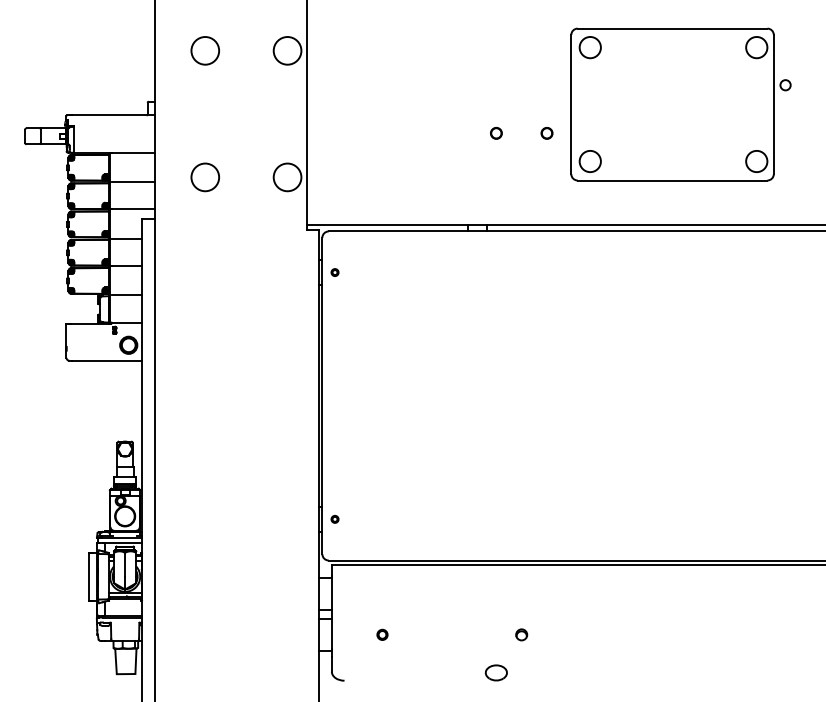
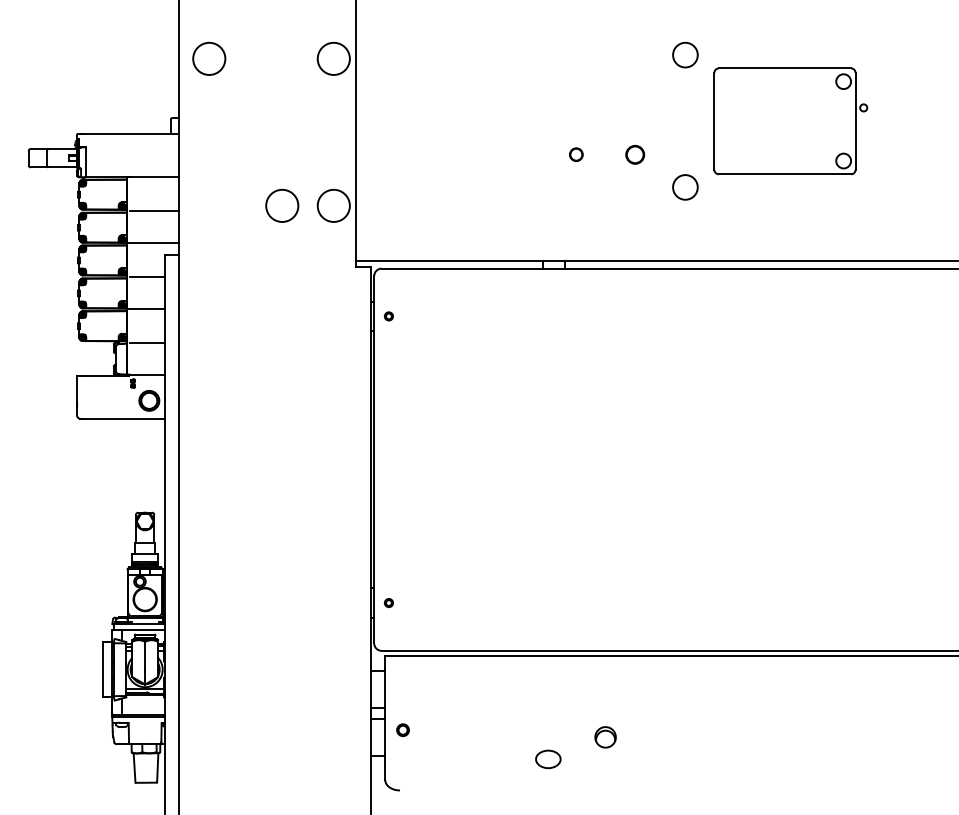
circle: (205, 50) -> (209, 58), moved
part: (680, 104) -> (790, 121), size x0.6
part: (546, 133) -> (634, 154), size x1.4
circle: (205, 177) -> (282, 205), moved
part: (521, 634) -> (605, 736), size x1.6
part: (382, 635) -> (402, 730), moved
part: (496, 672) -> (548, 758), moved

